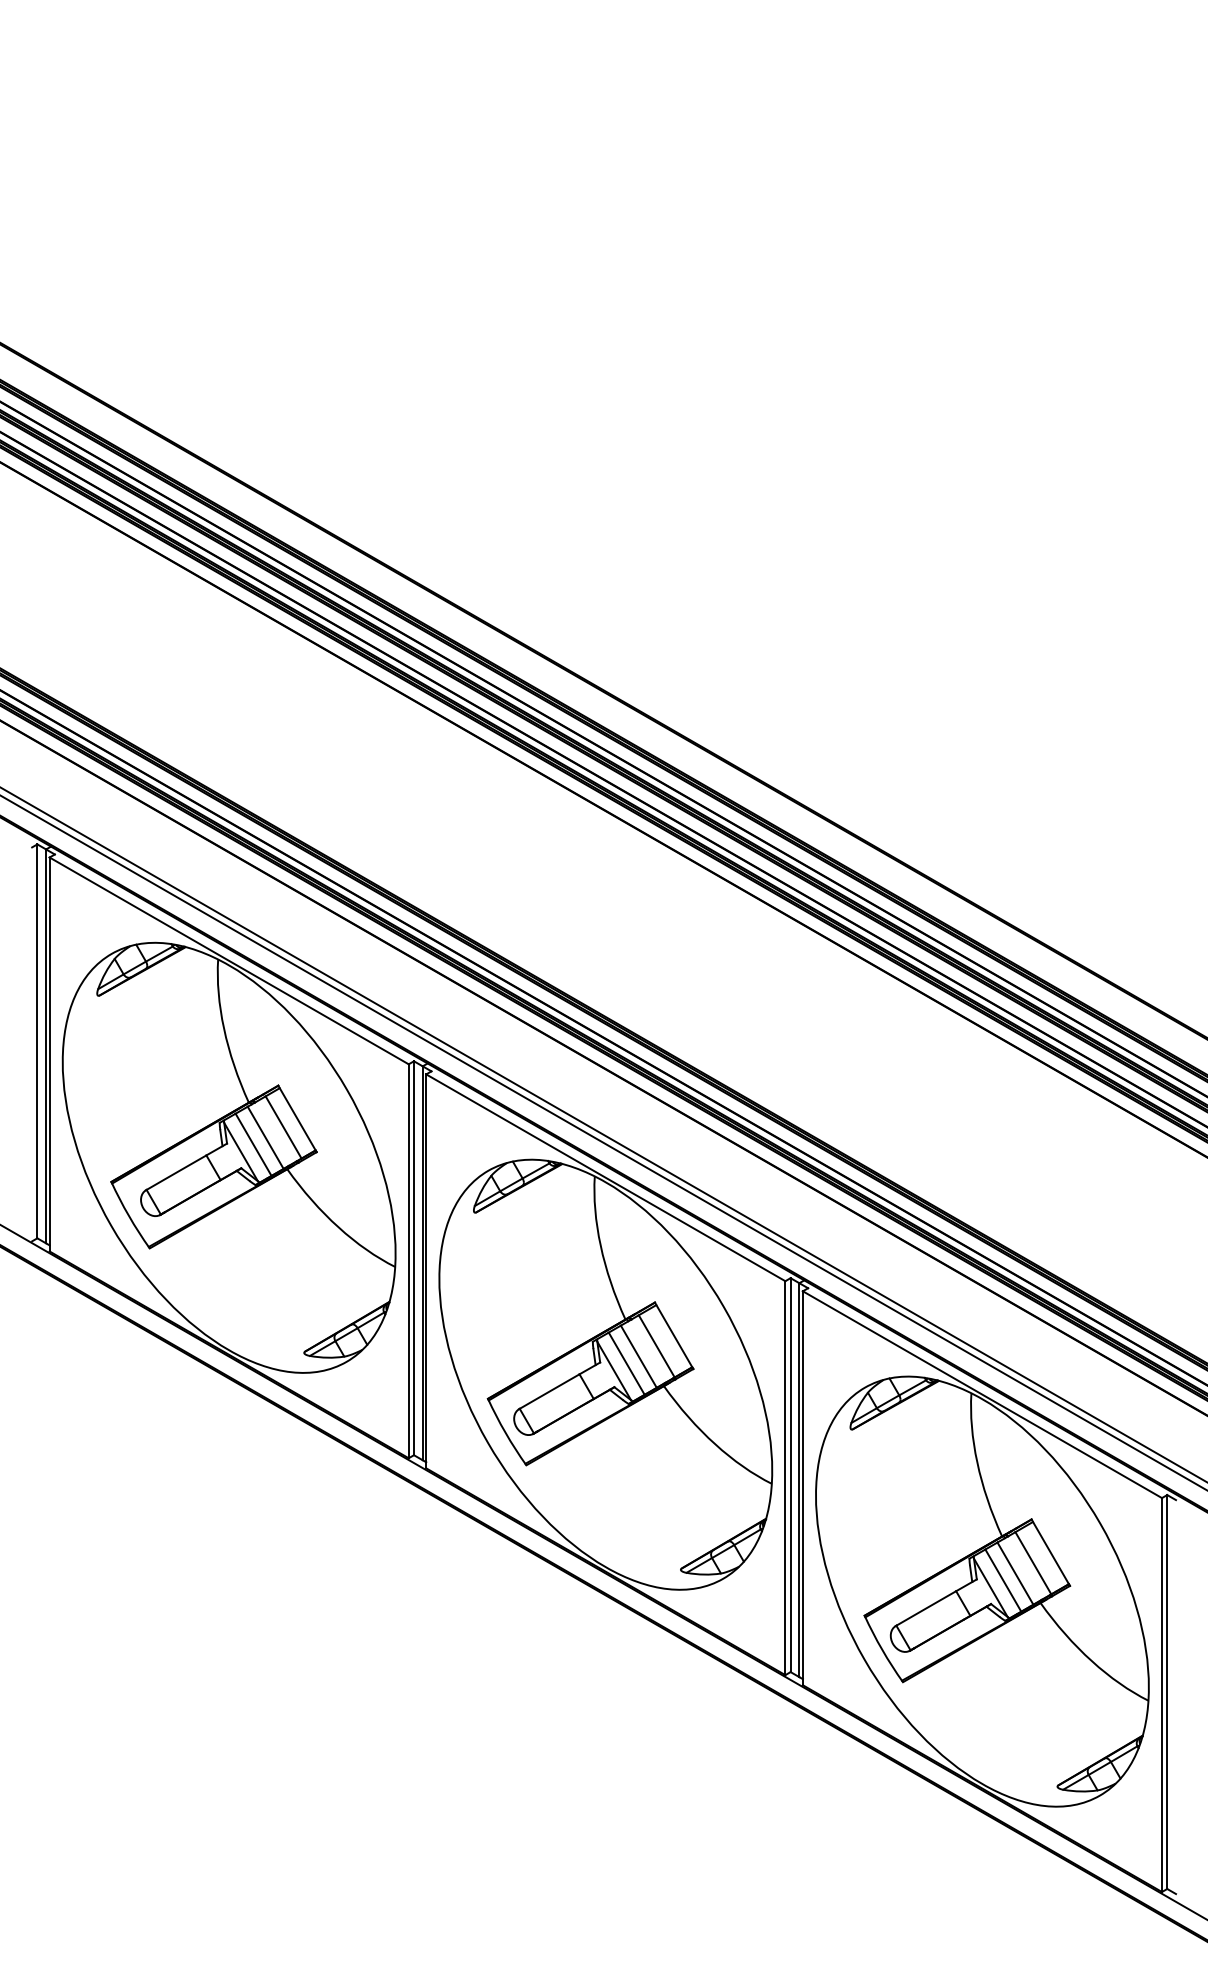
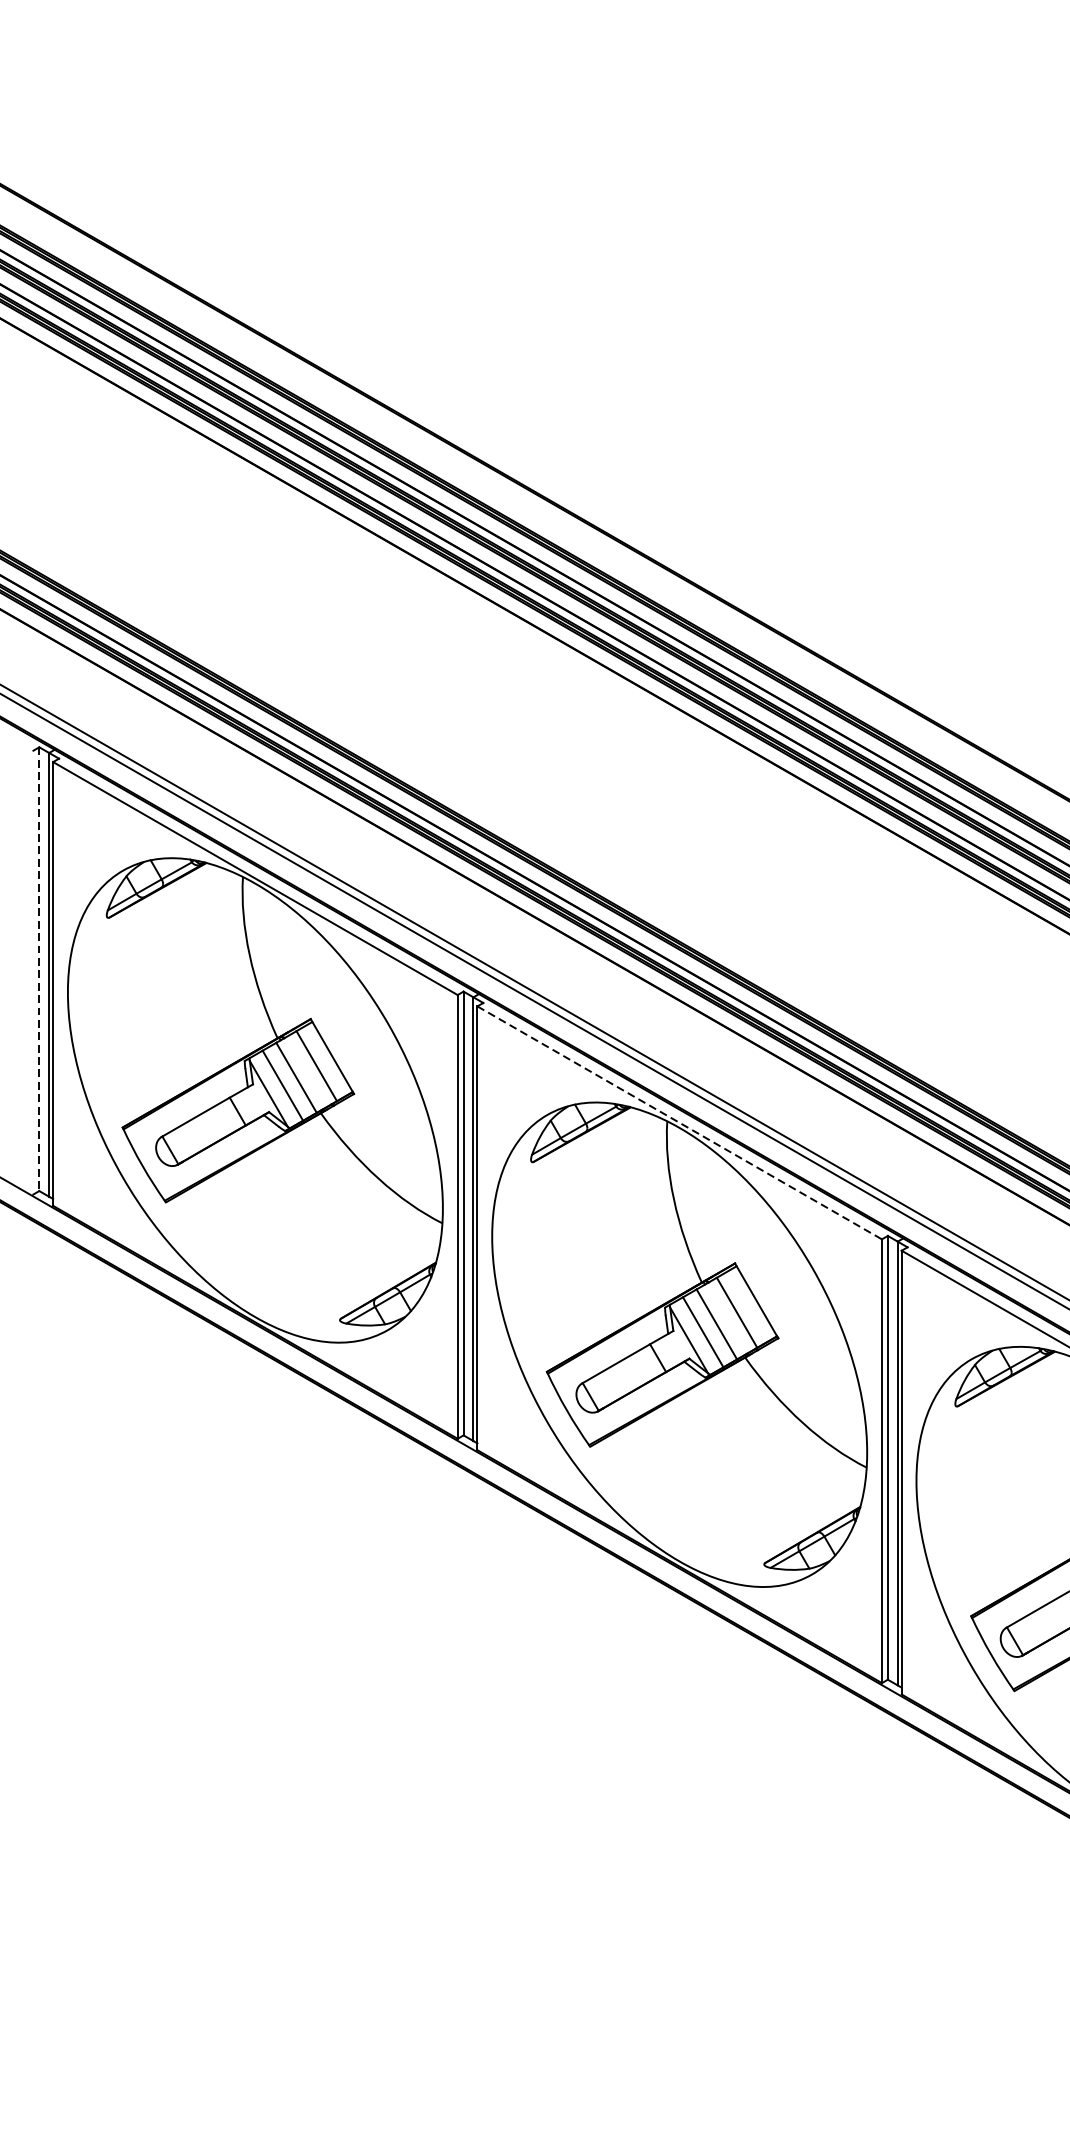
line: (37, 1041) -> (39, 969), solid -> dashed
line: (606, 1178) -> (680, 1123), solid -> dashed

